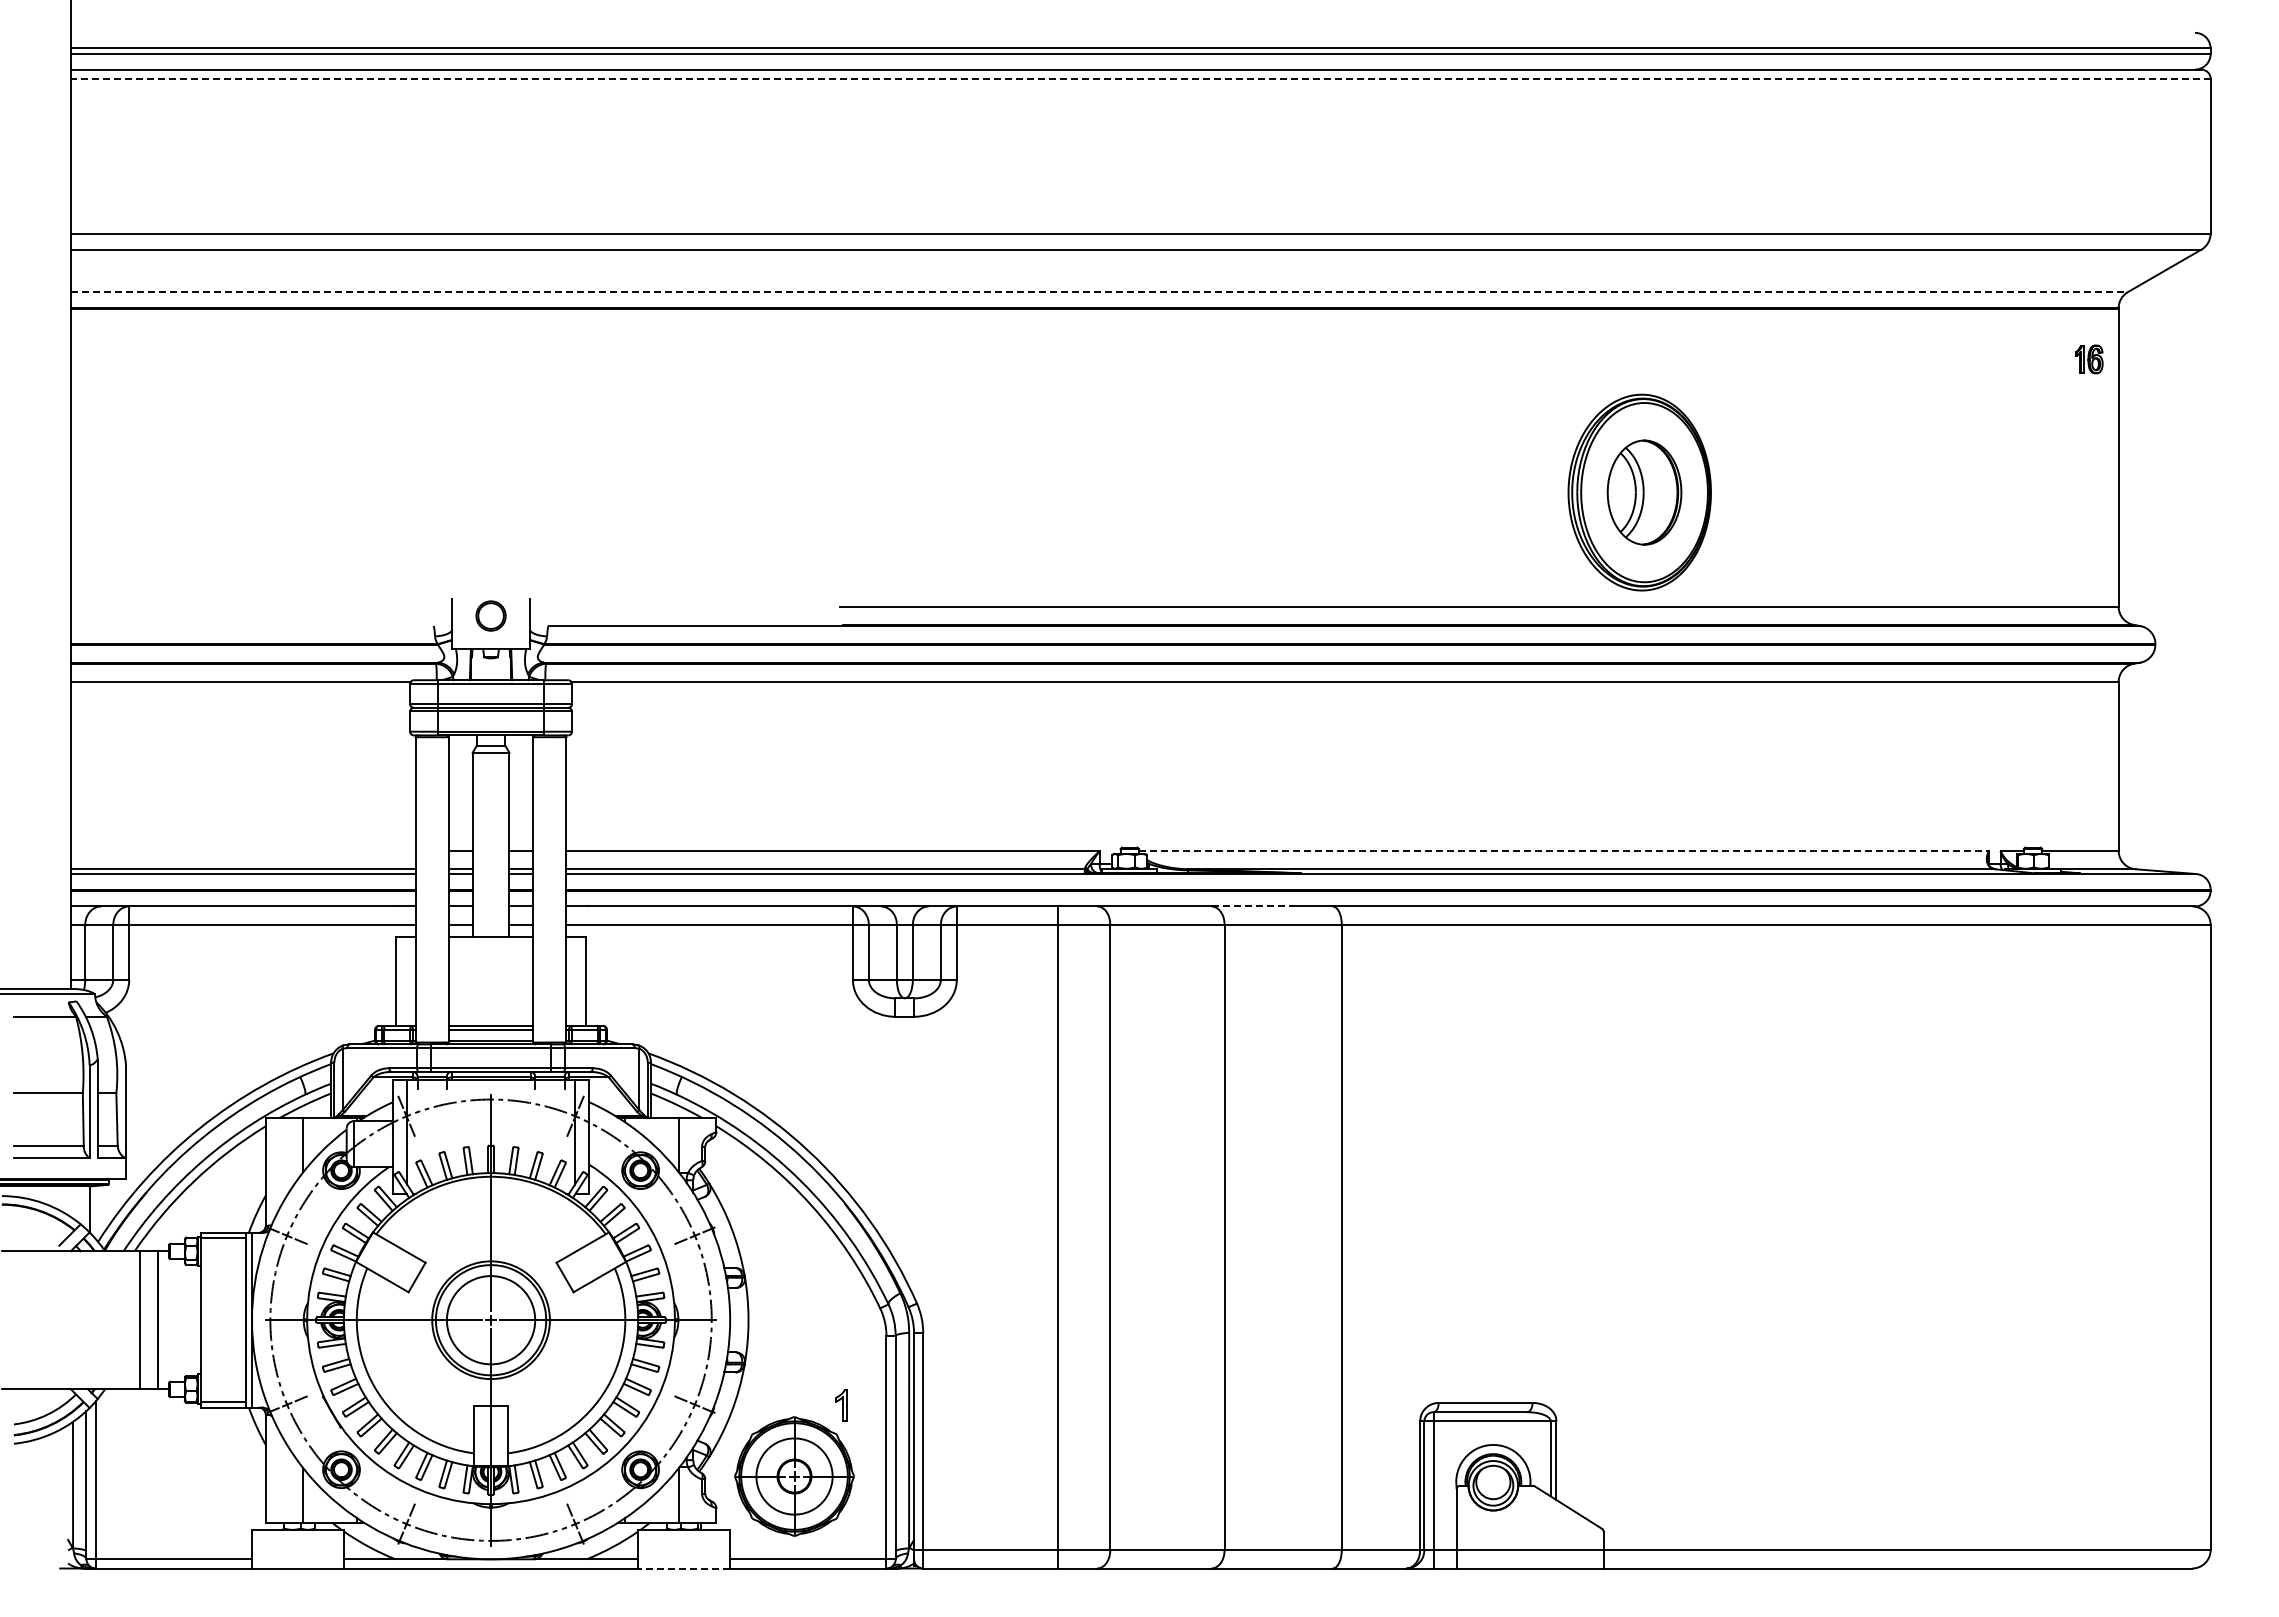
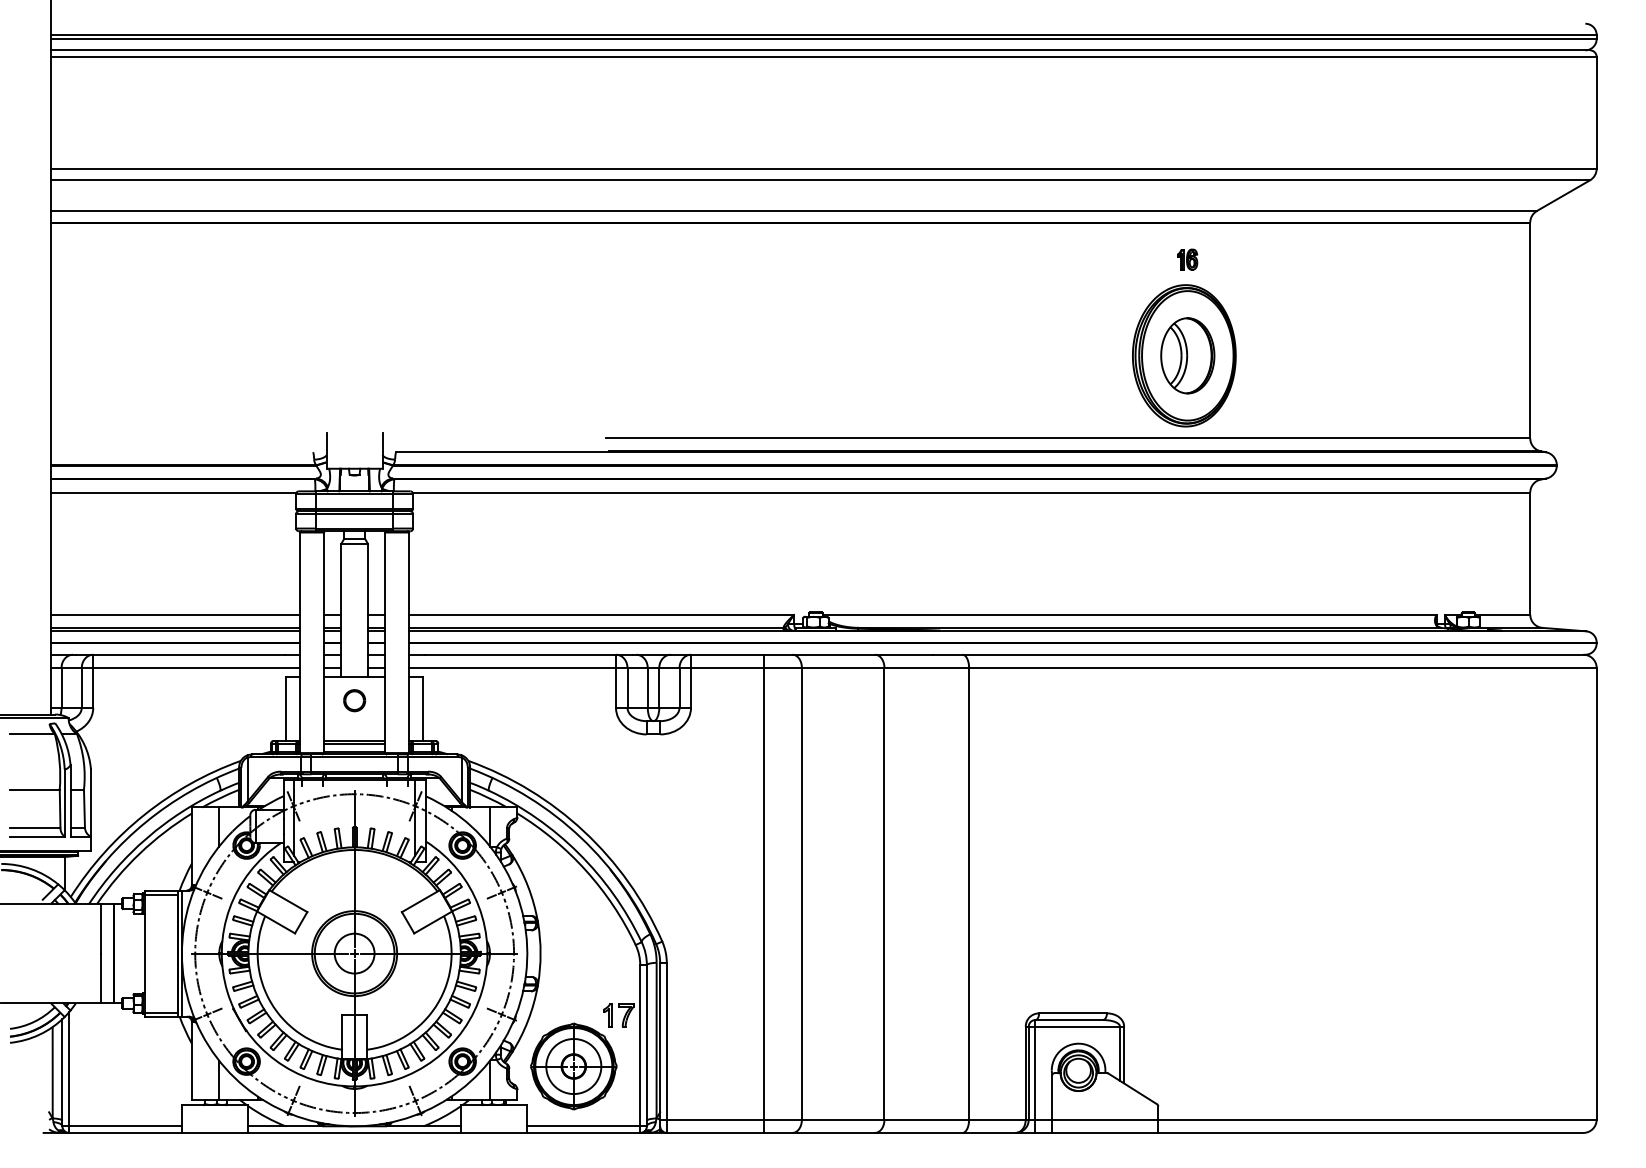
line: (1140, 78) -> (823, 56), dashed -> solid
line: (1099, 292) -> (794, 211), dashed -> solid
part: (2089, 359) -> (1187, 259), moved
part: (490, 615) -> (354, 700), moved
line: (242, 850) -> (175, 614), added
line: (1563, 850) -> (1129, 614), dashed -> solid
line: (1251, 906) -> (903, 654), dashed -> solid
circle: (490, 1319) -> (354, 953), size x0.62
part: (866, 1405) -> (625, 1015), added
line: (684, 1568) -> (494, 1132), dashed -> solid

